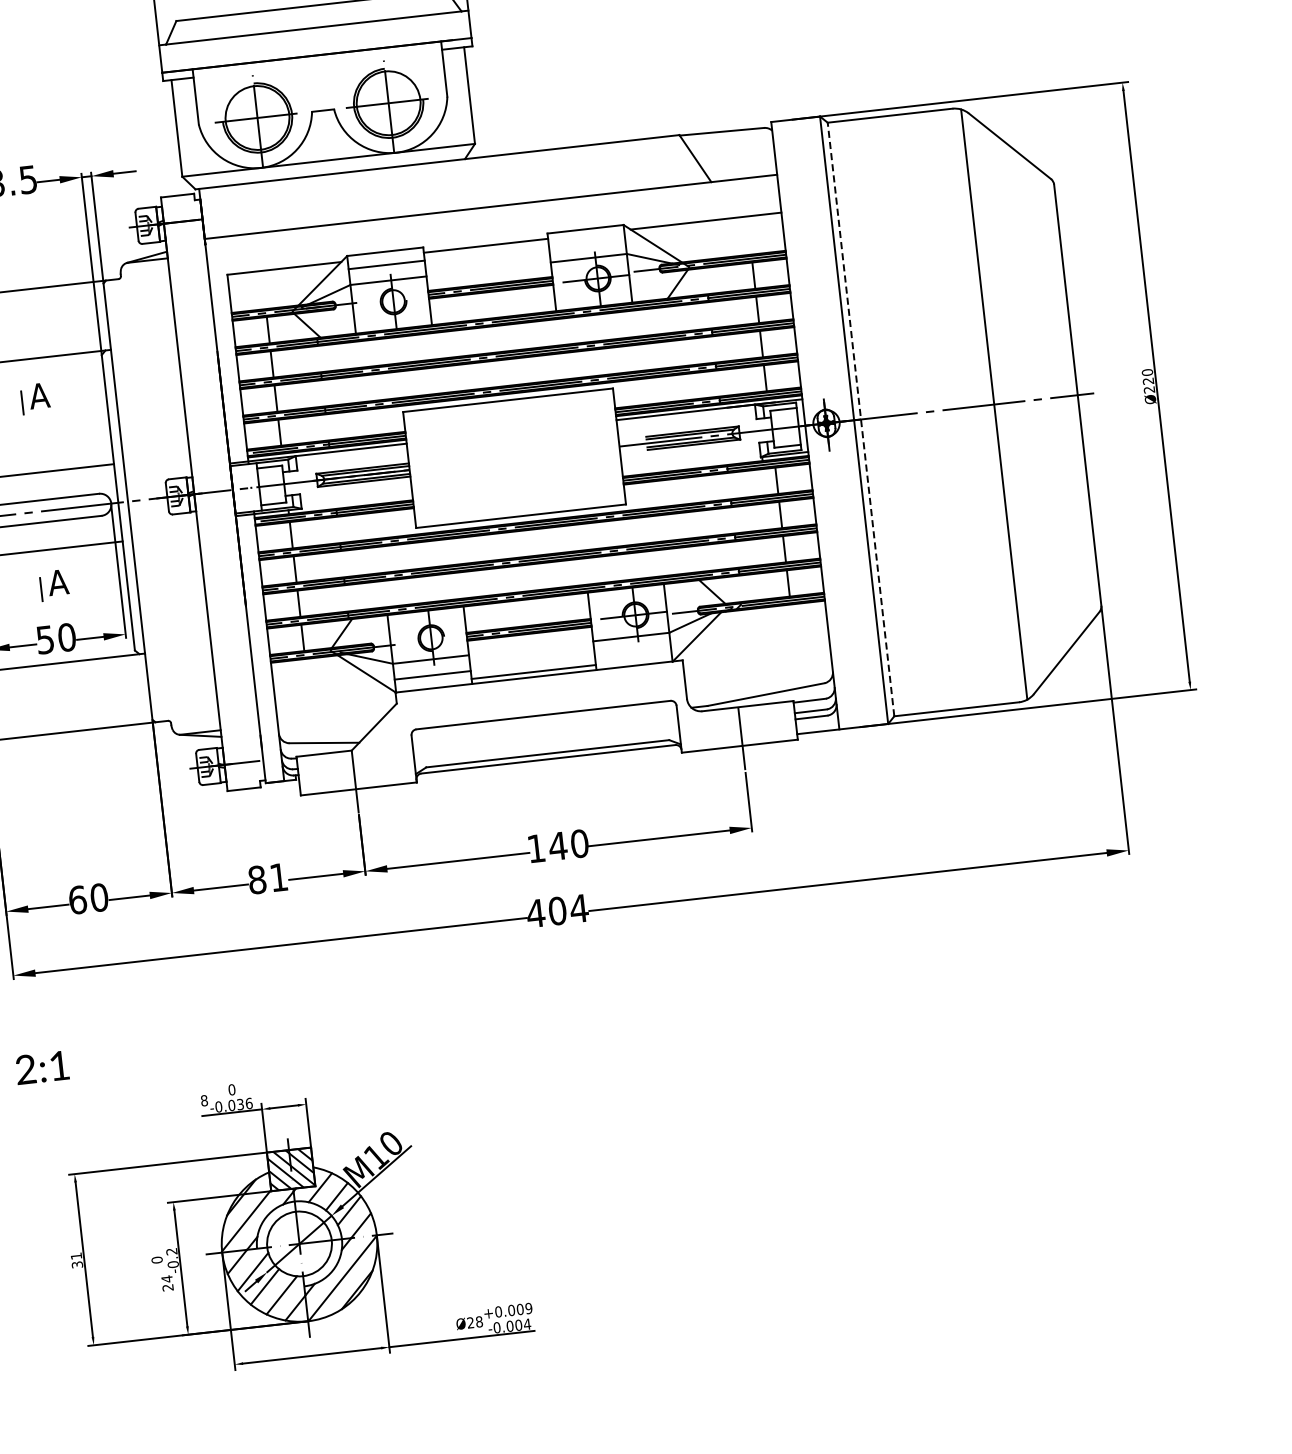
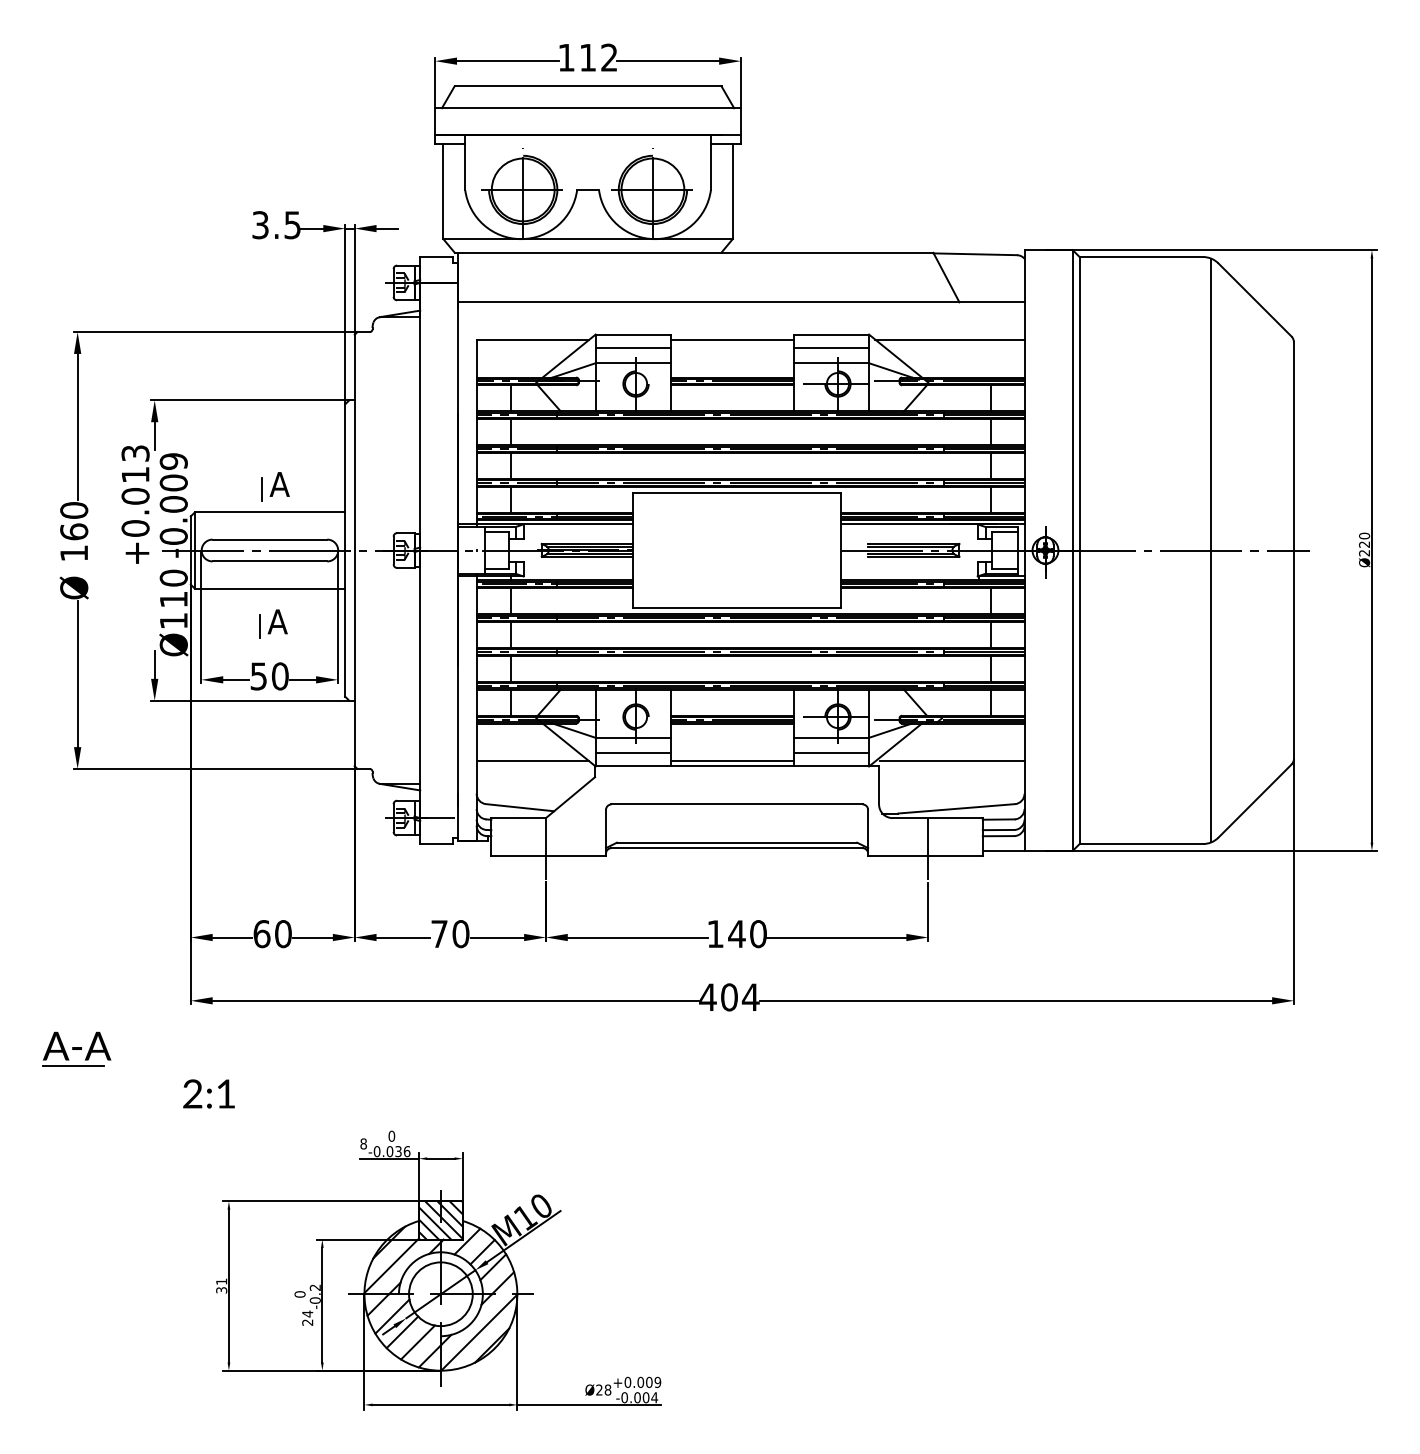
line: (587, 242) -> (831, 347), added
part: (35, 398) -> (275, 486), moved
line: (860, 419) -> (1079, 550), dashed -> solid
line: (756, 647) -> (952, 761), added
line: (633, 652) -> (831, 753), added
line: (331, 694) -> (532, 761), added
text: (268, 879) -> (450, 934), 81 -> 70

